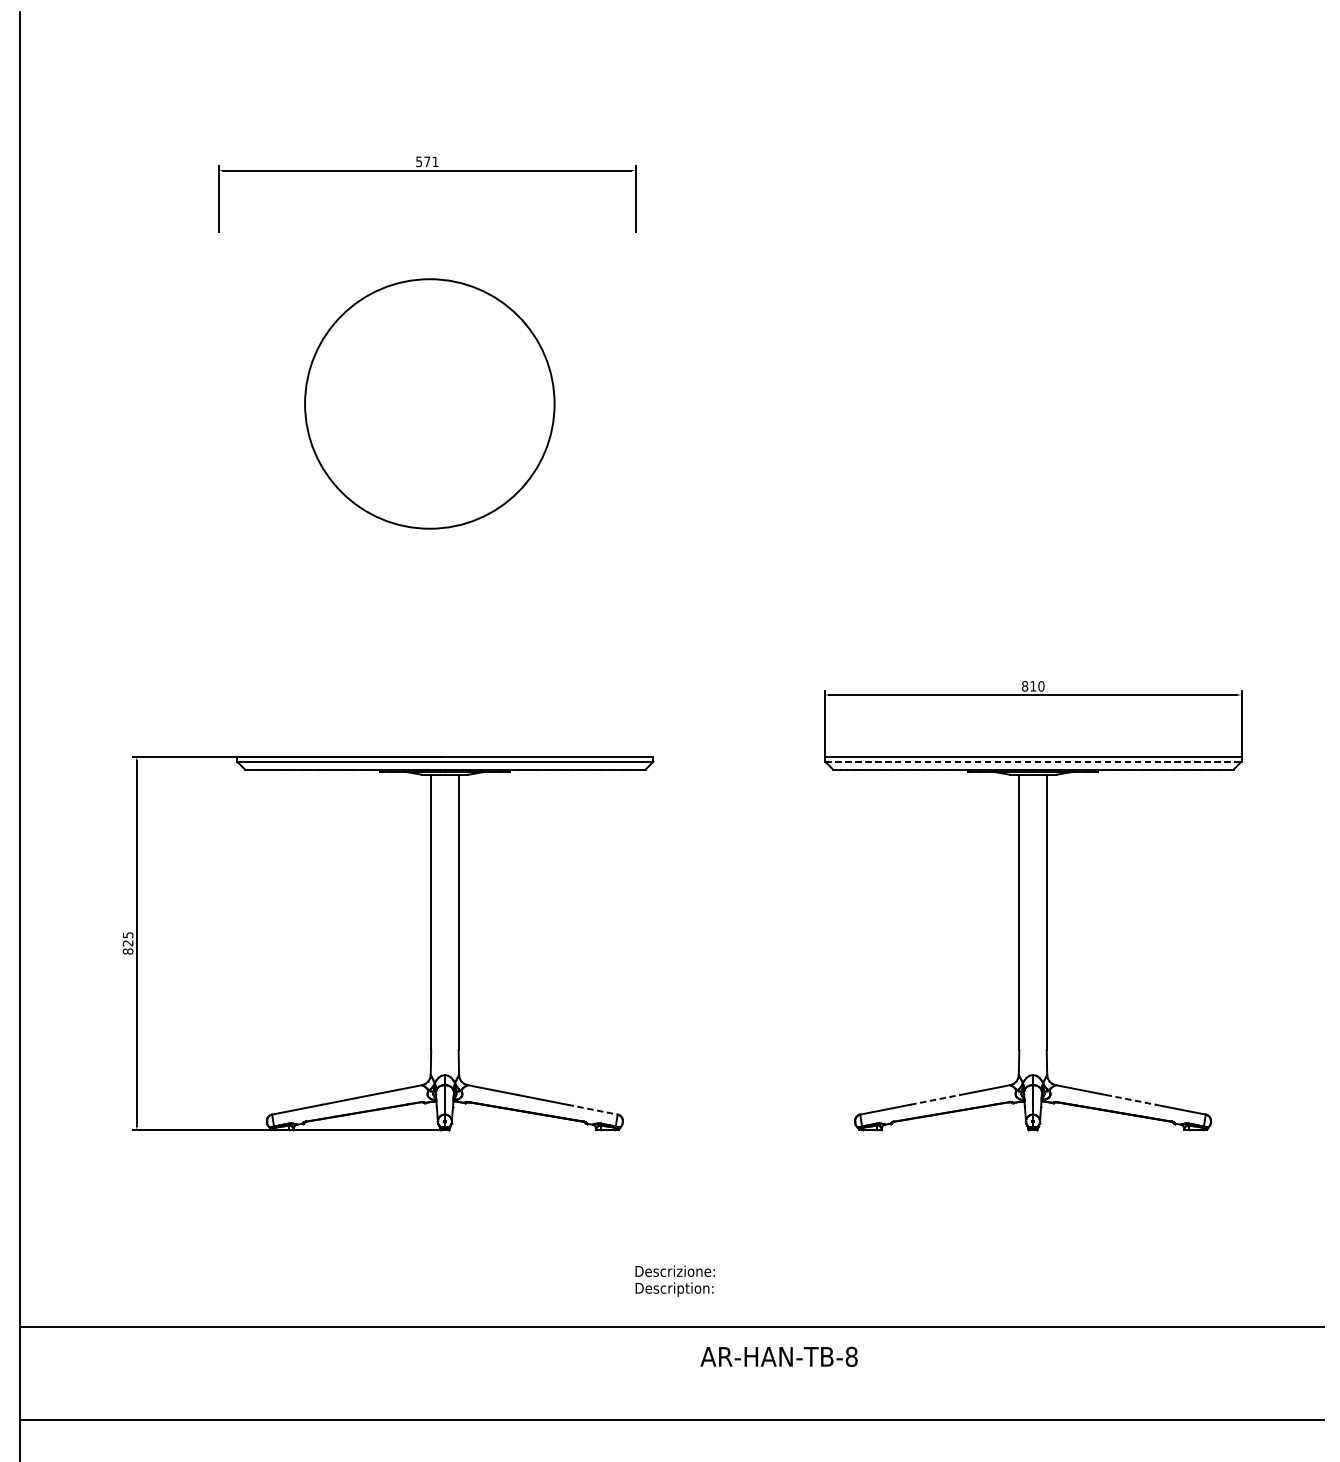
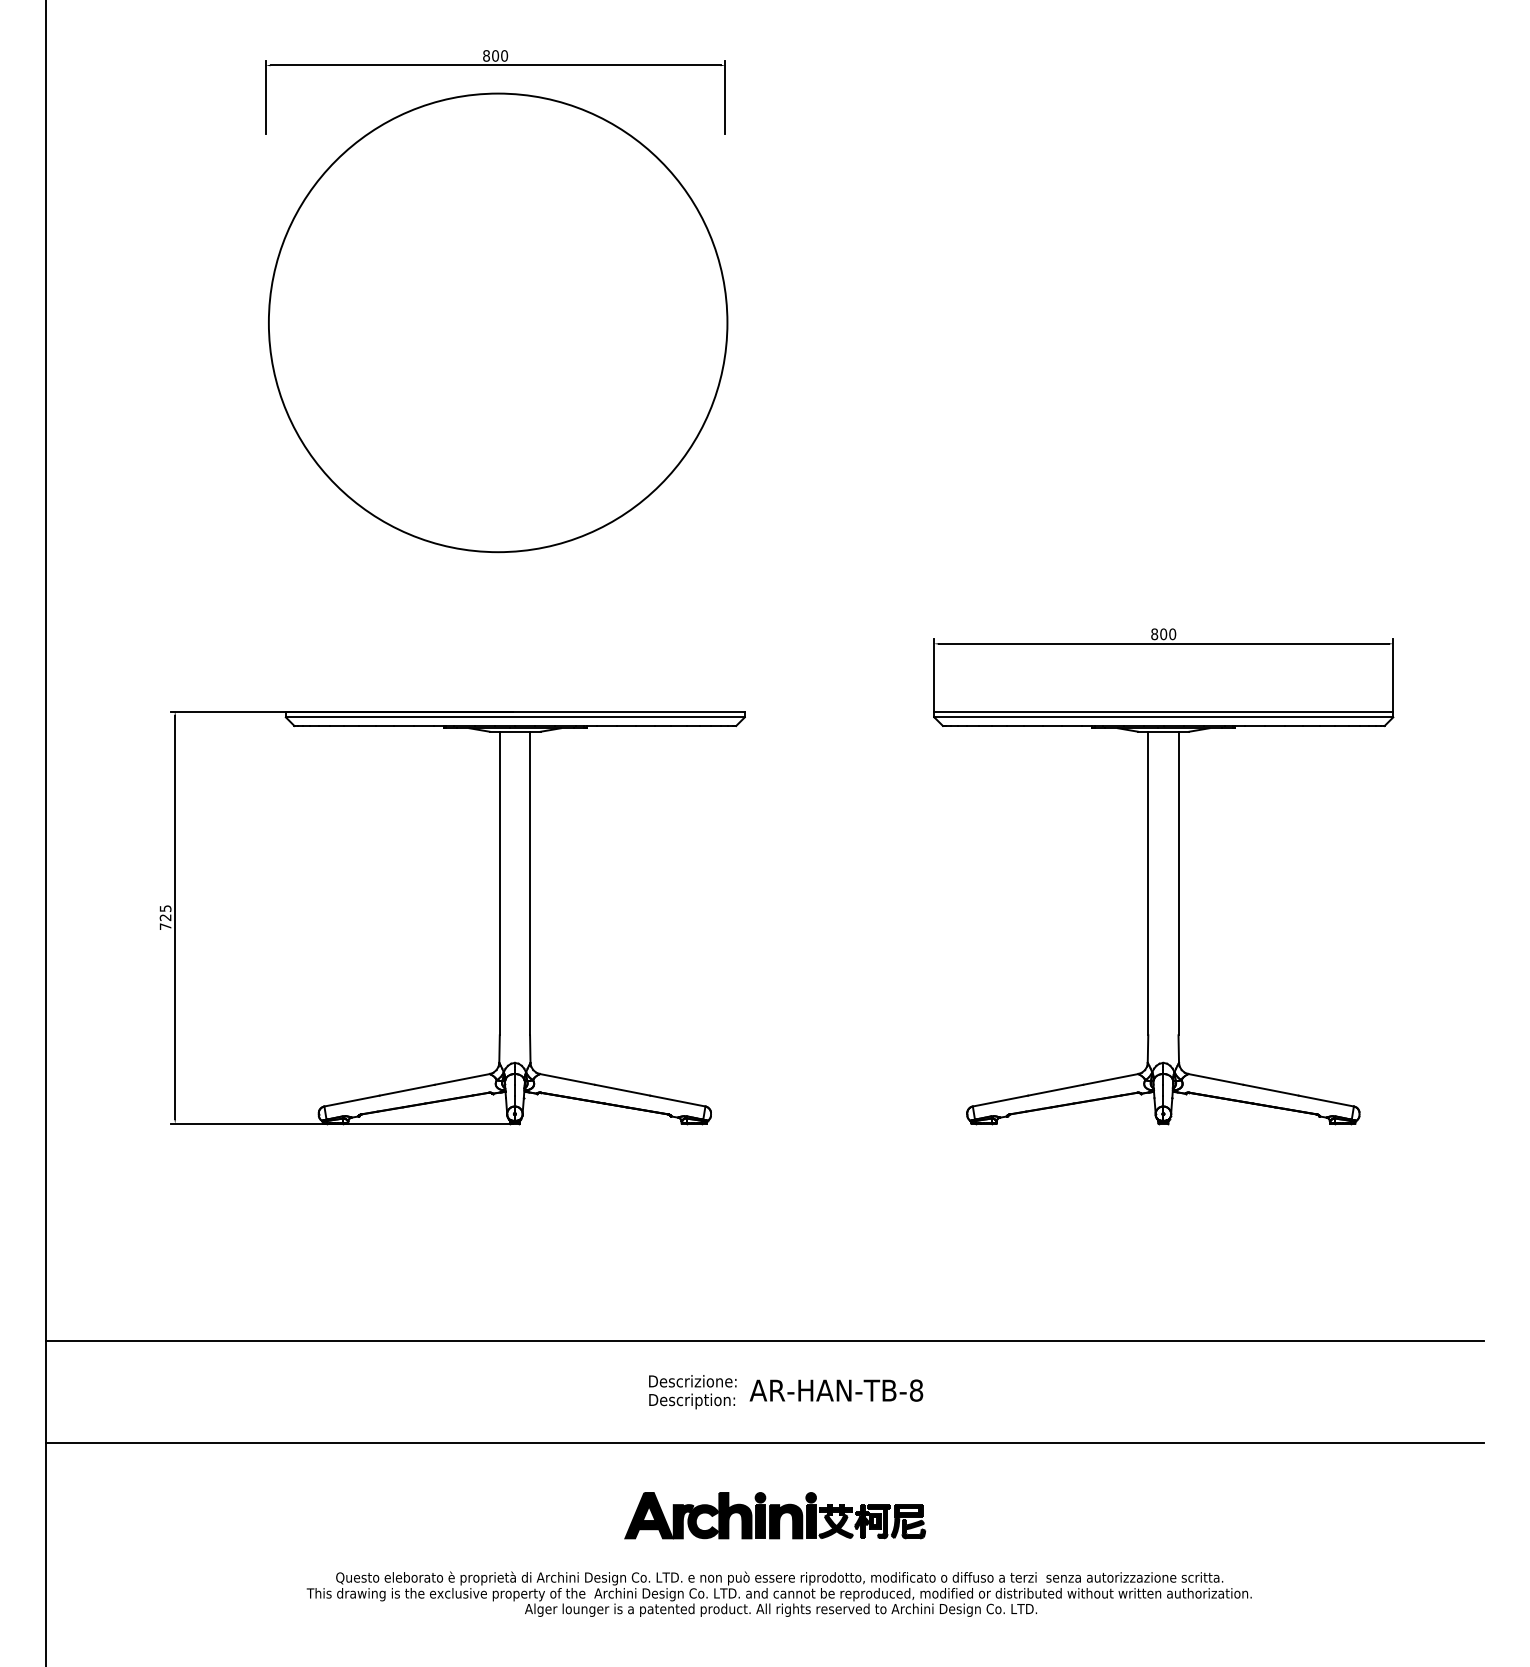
text: (427, 161) -> (495, 55), 571 -> 800
circle: (430, 403) -> (498, 322), size x1.67
text: (1033, 686) -> (1163, 634), 810 -> 800
line: (1034, 761) -> (1164, 717), dashed -> solid
text: (128, 951) -> (165, 926), 825 -> 725
line: (936, 1100) -> (1056, 1090), dashed -> solid
line: (1131, 1100) -> (1271, 1090), dashed -> solid
line: (593, 1110) -> (678, 1101), dashed -> solid
text: (674, 1281) -> (692, 1392), moved
text: (779, 1356) -> (836, 1390), moved

